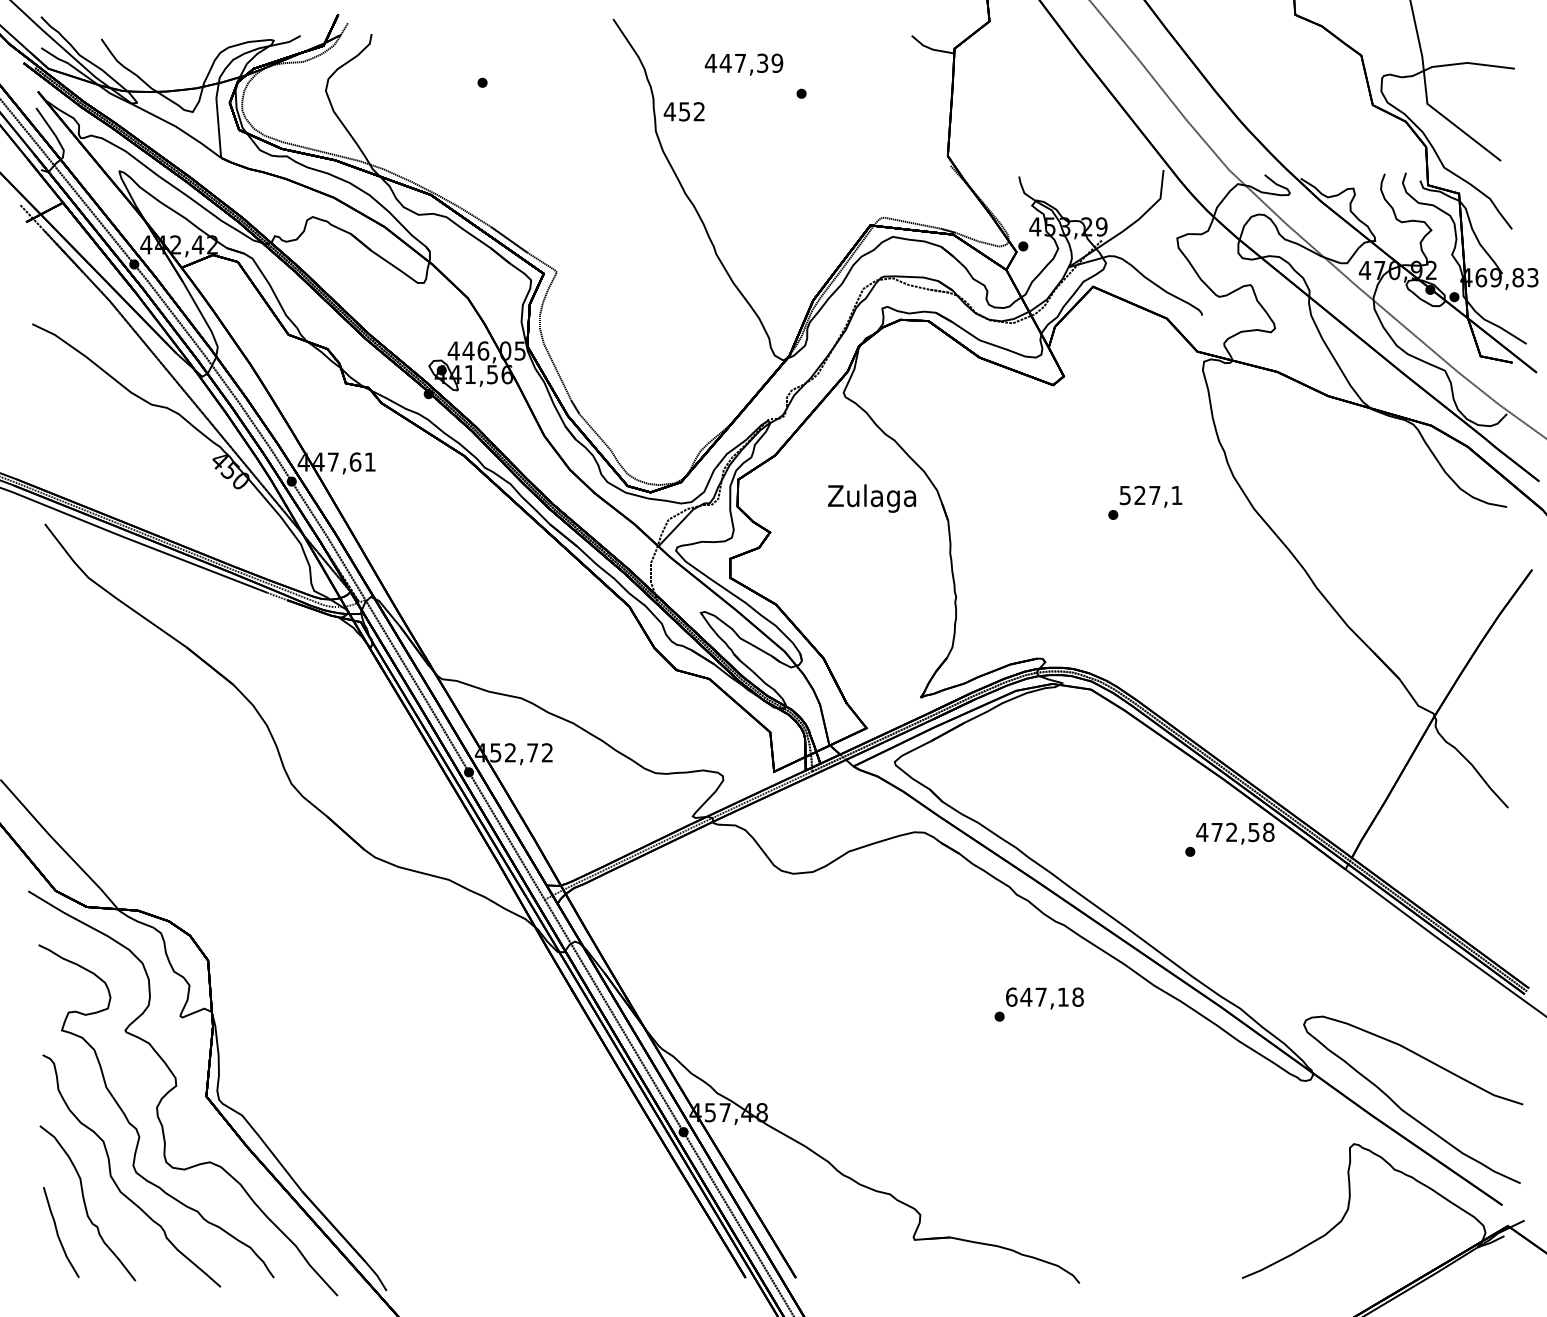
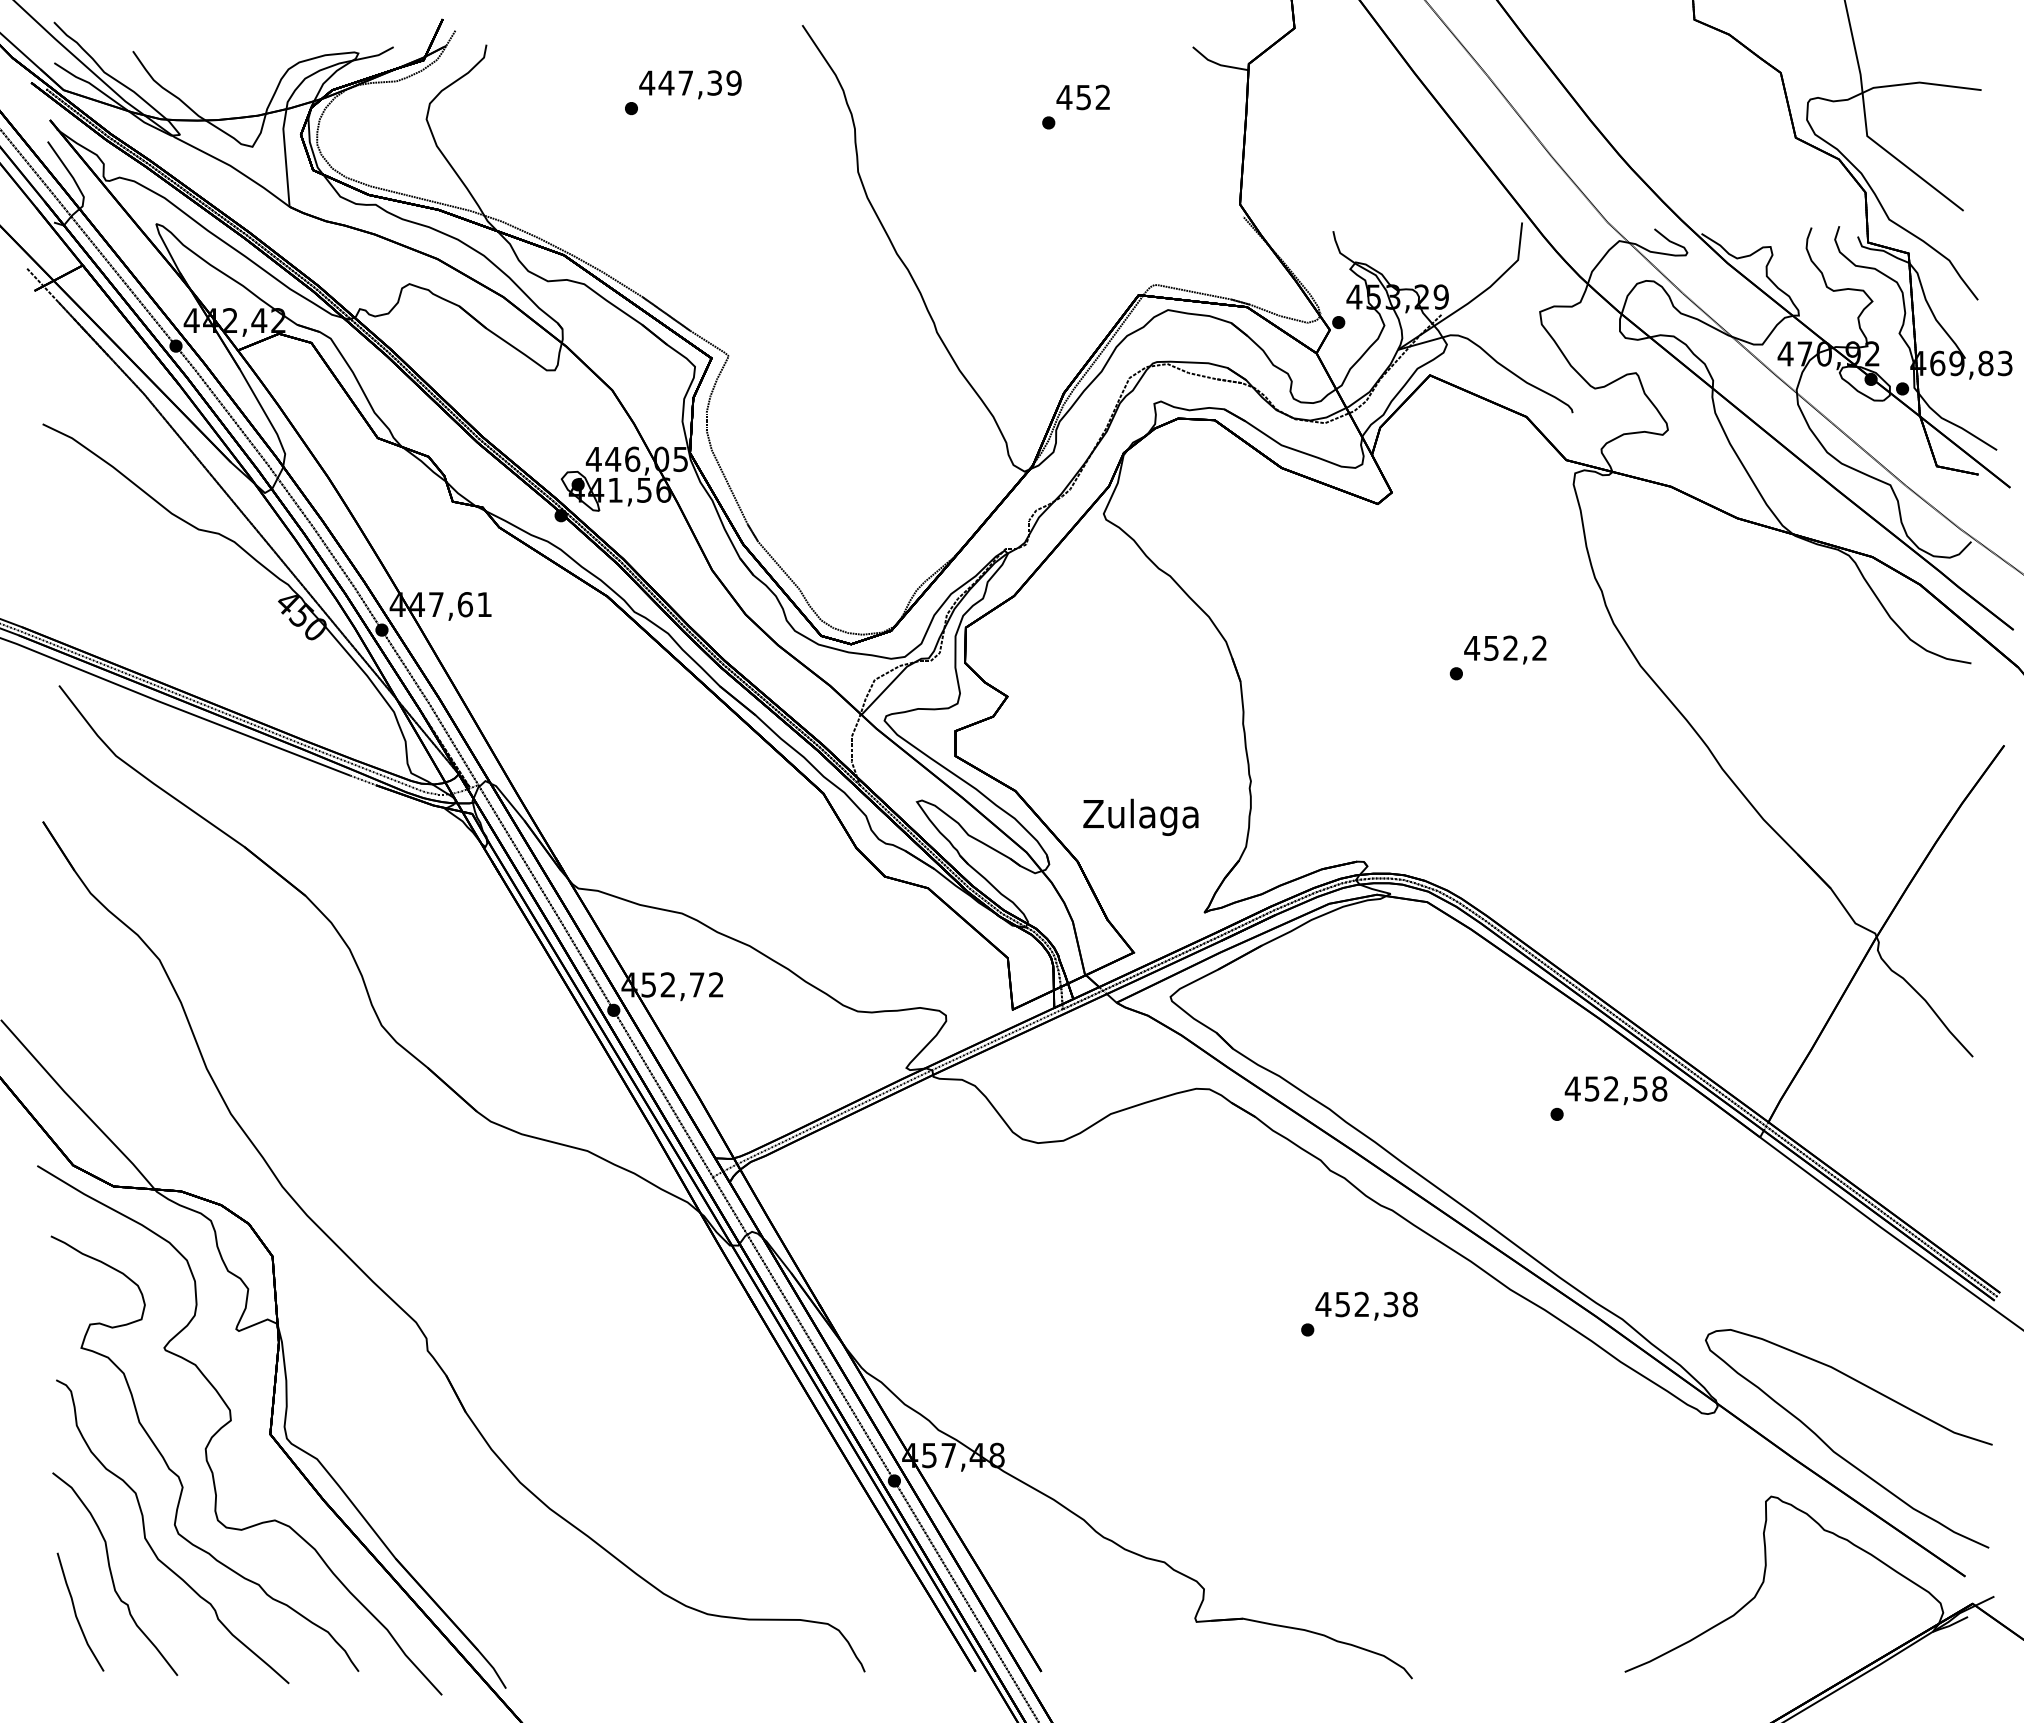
text: (744, 64) -> (690, 84), moved
text: (683, 111) -> (1082, 97), moved
text: (1150, 494) -> (1505, 647), 527,1 -> 452,2
text: (871, 497) -> (1140, 816), moved
text: (1217, 832) -> (1592, 1088), 472,58 -> 452,58
part: (302, 995) -> (396, 1302), added
text: (1036, 997) -> (1356, 1304), 647,18 -> 452,38

